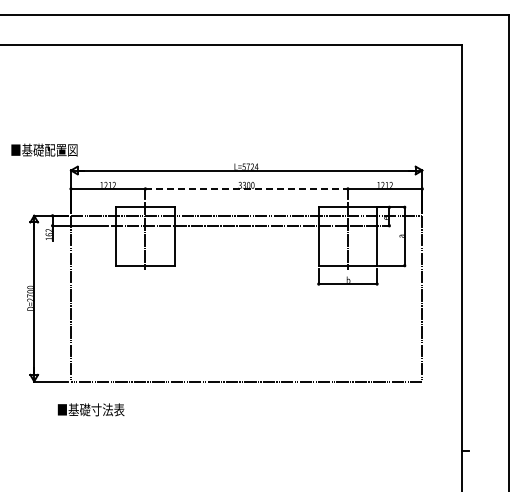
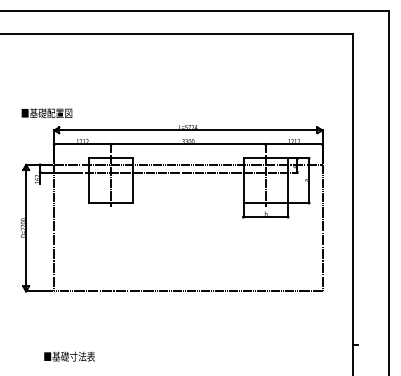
text: (44, 149) -> (46, 112), moved
line: (247, 188) -> (189, 144), dashed -> solid
text: (90, 409) -> (69, 356), moved

